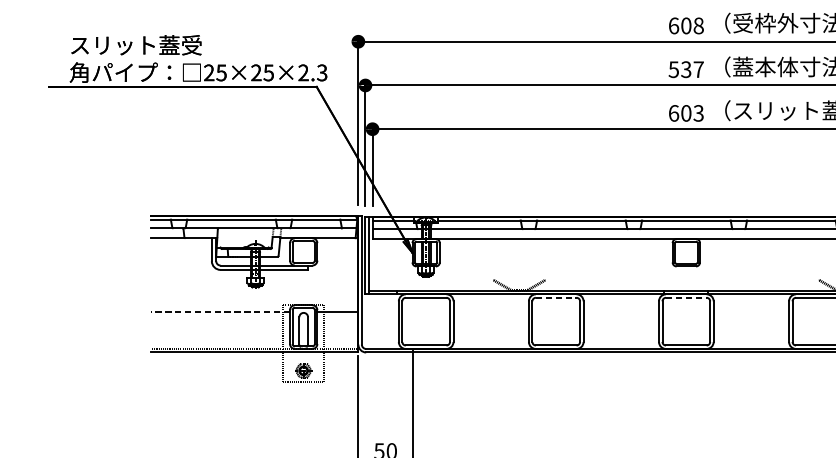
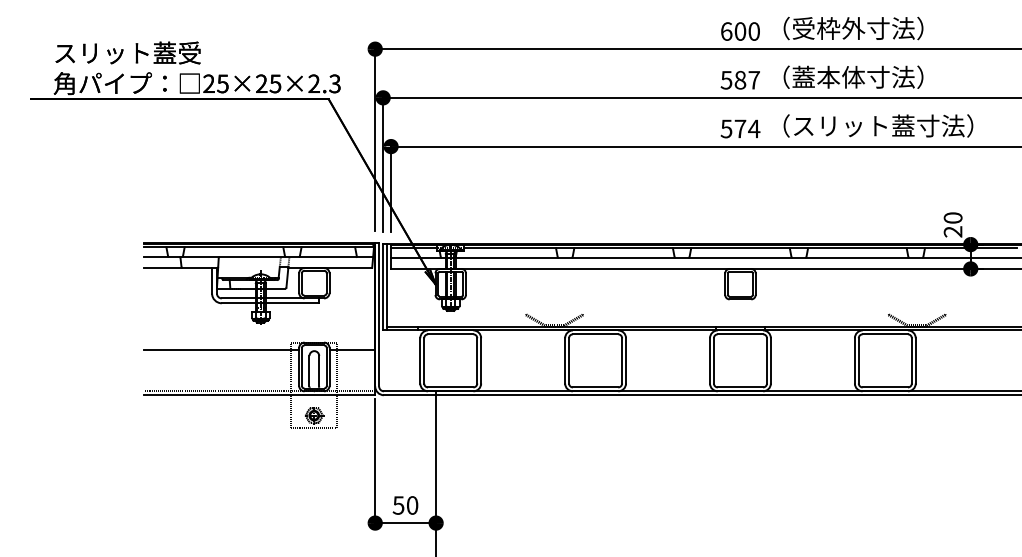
text: (698, 25) -> (754, 31), 608 -> 600
text: (686, 69) -> (740, 80), 537 -> 587
text: (686, 112) -> (740, 128), 603 -> 574
line: (556, 297) -> (595, 334), dashed -> solid
line: (686, 297) -> (740, 334), dashed -> solid
line: (220, 312) -> (221, 350), dashed -> solid

